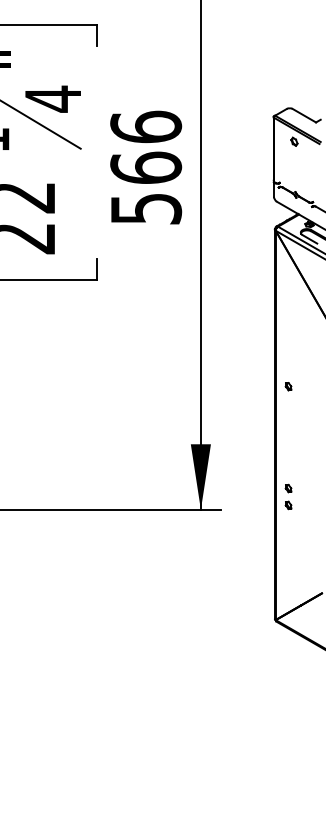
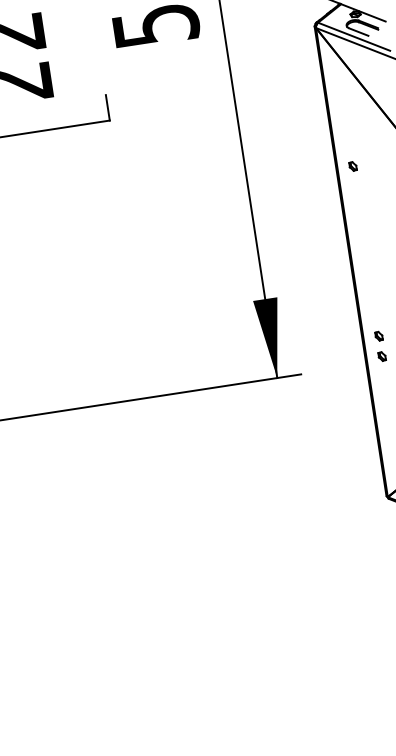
part: (288, 386) -> (352, 166), moved

